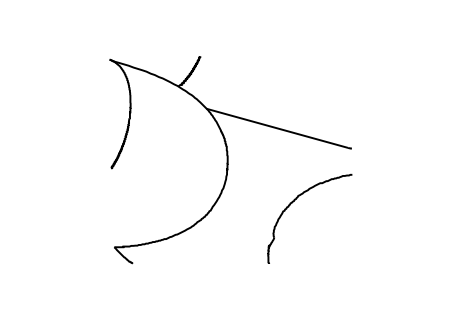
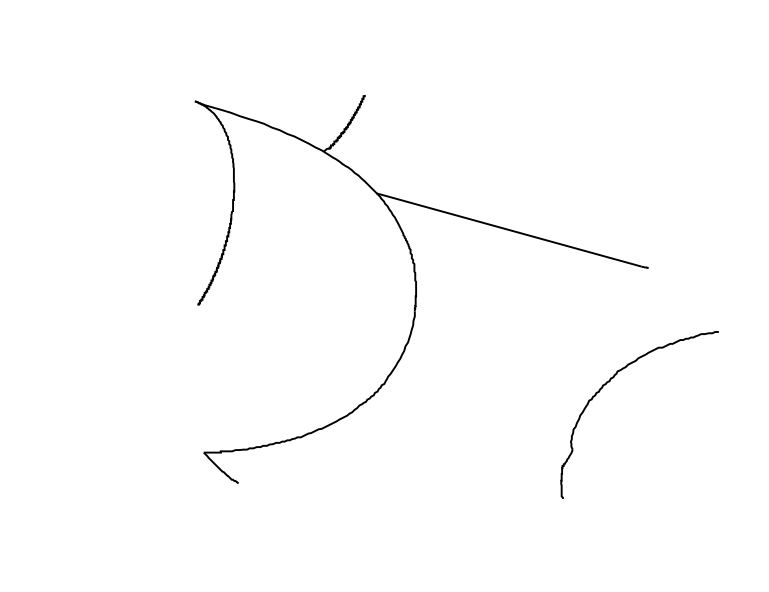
part: (293, 202) -> (608, 383), moved

